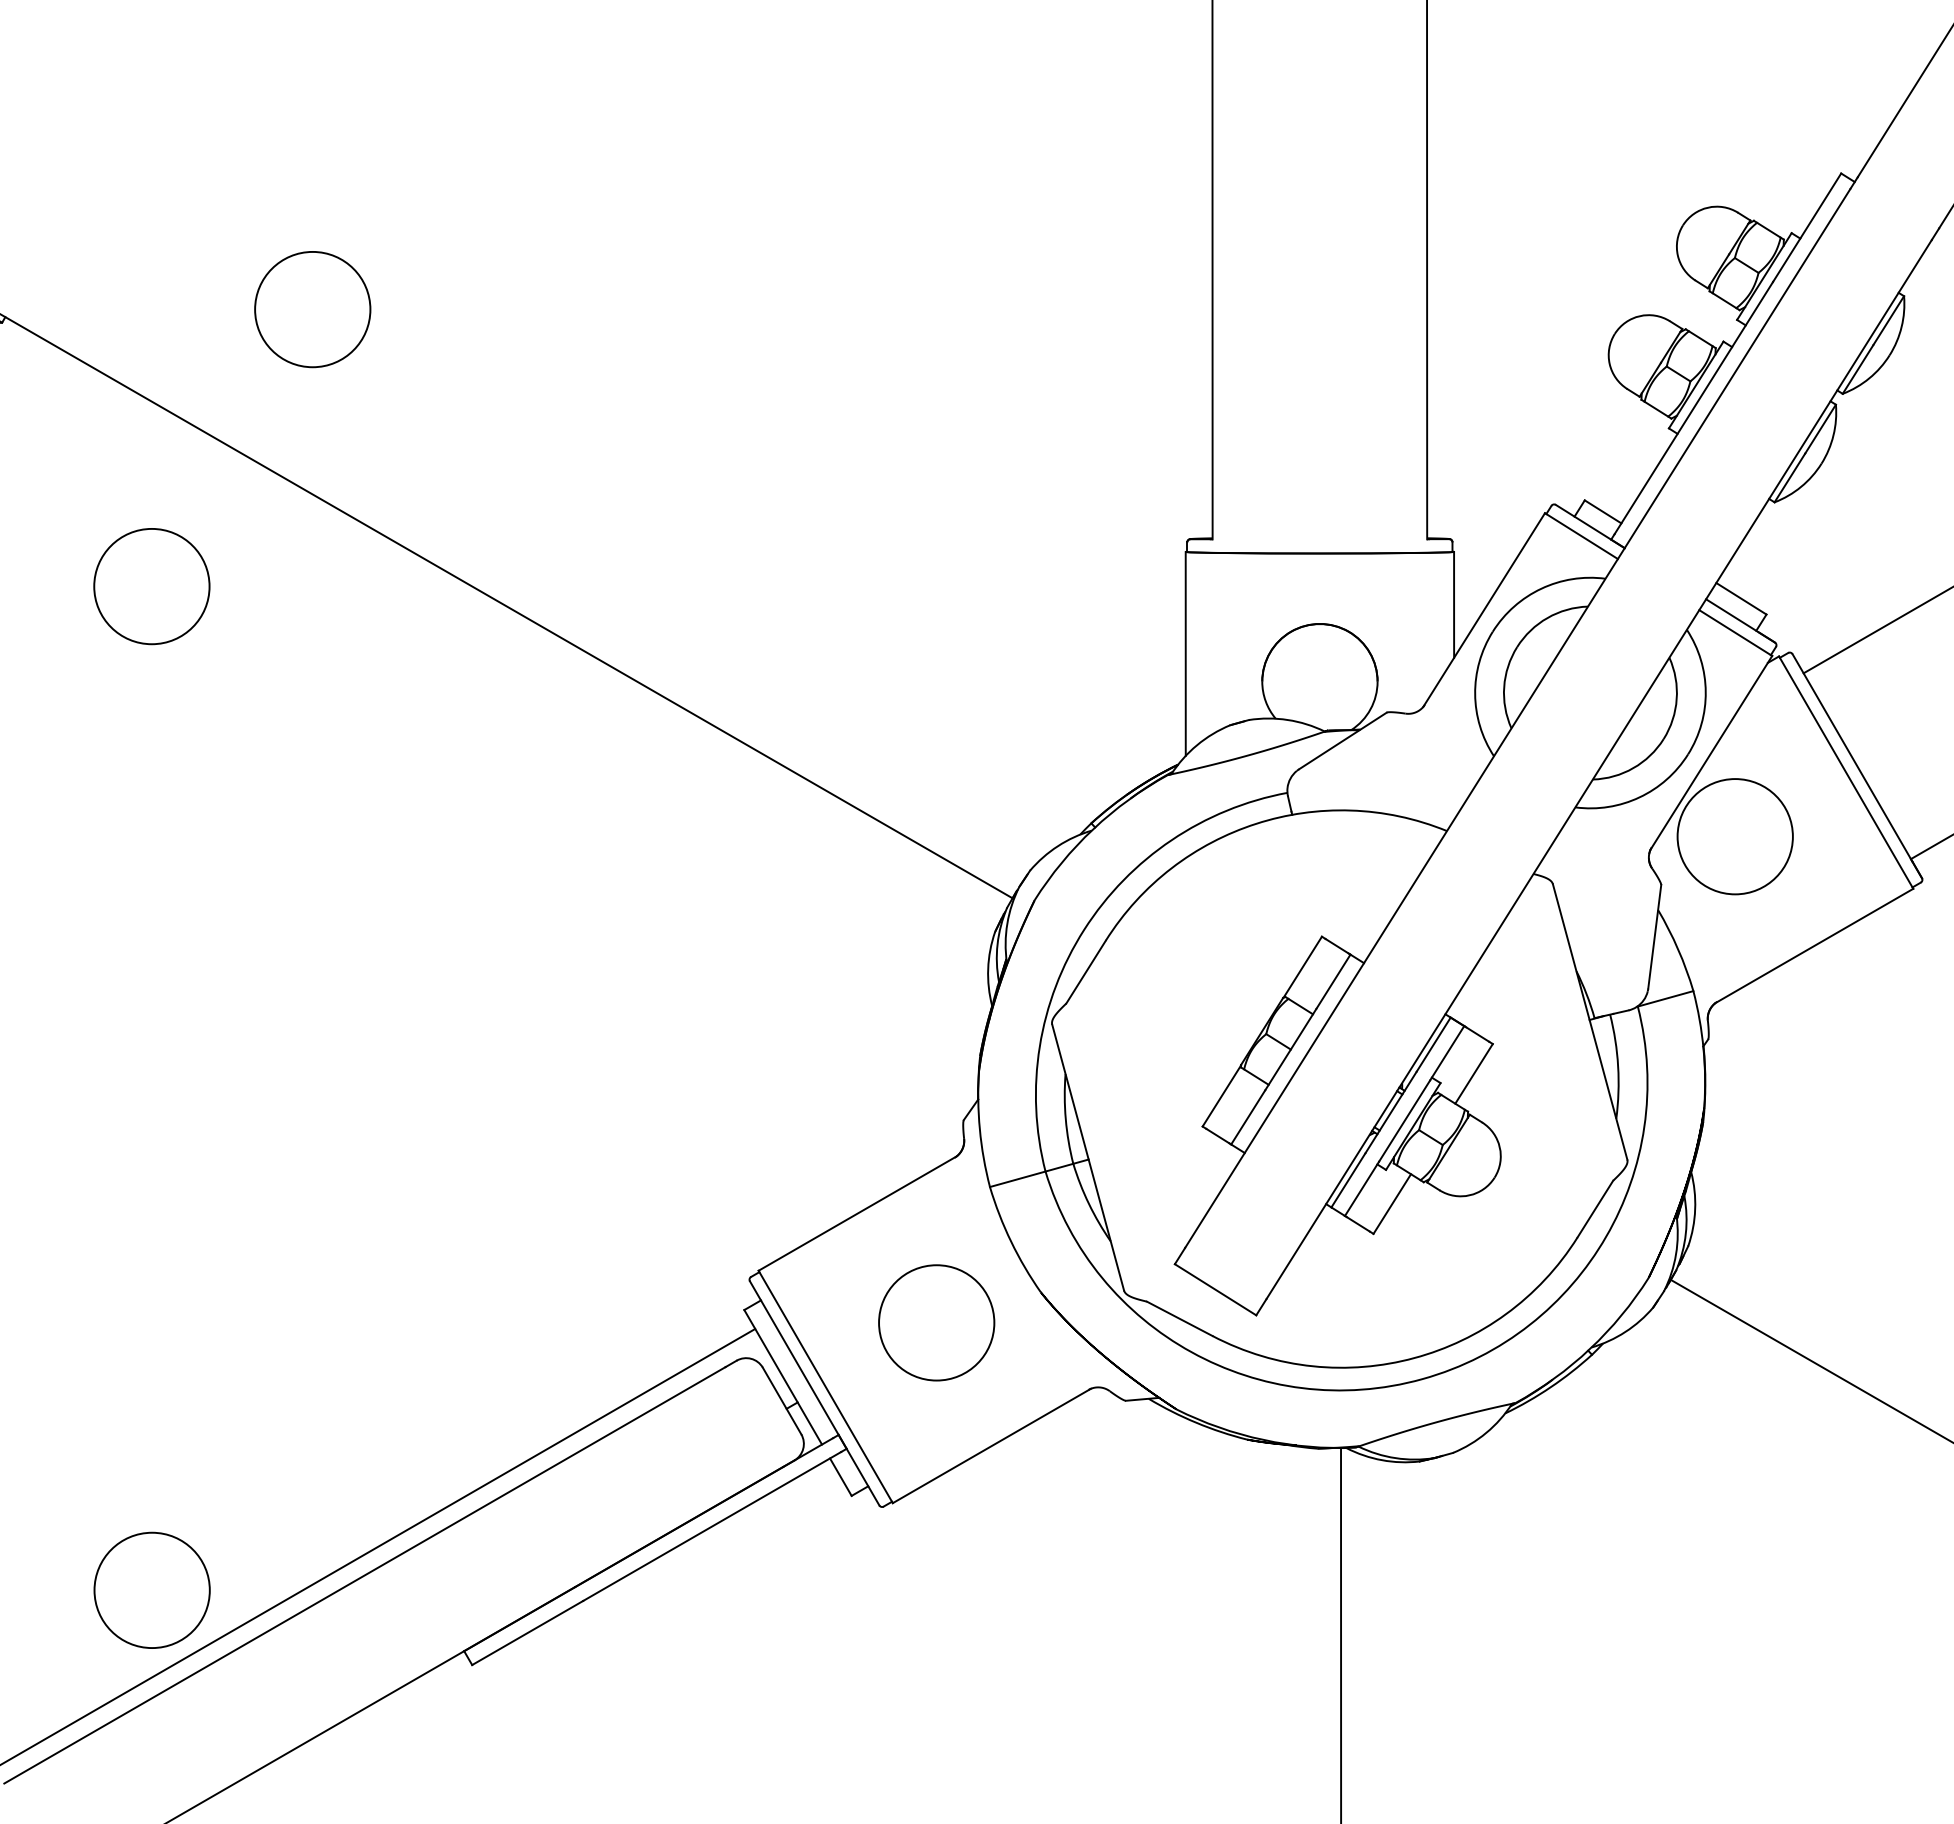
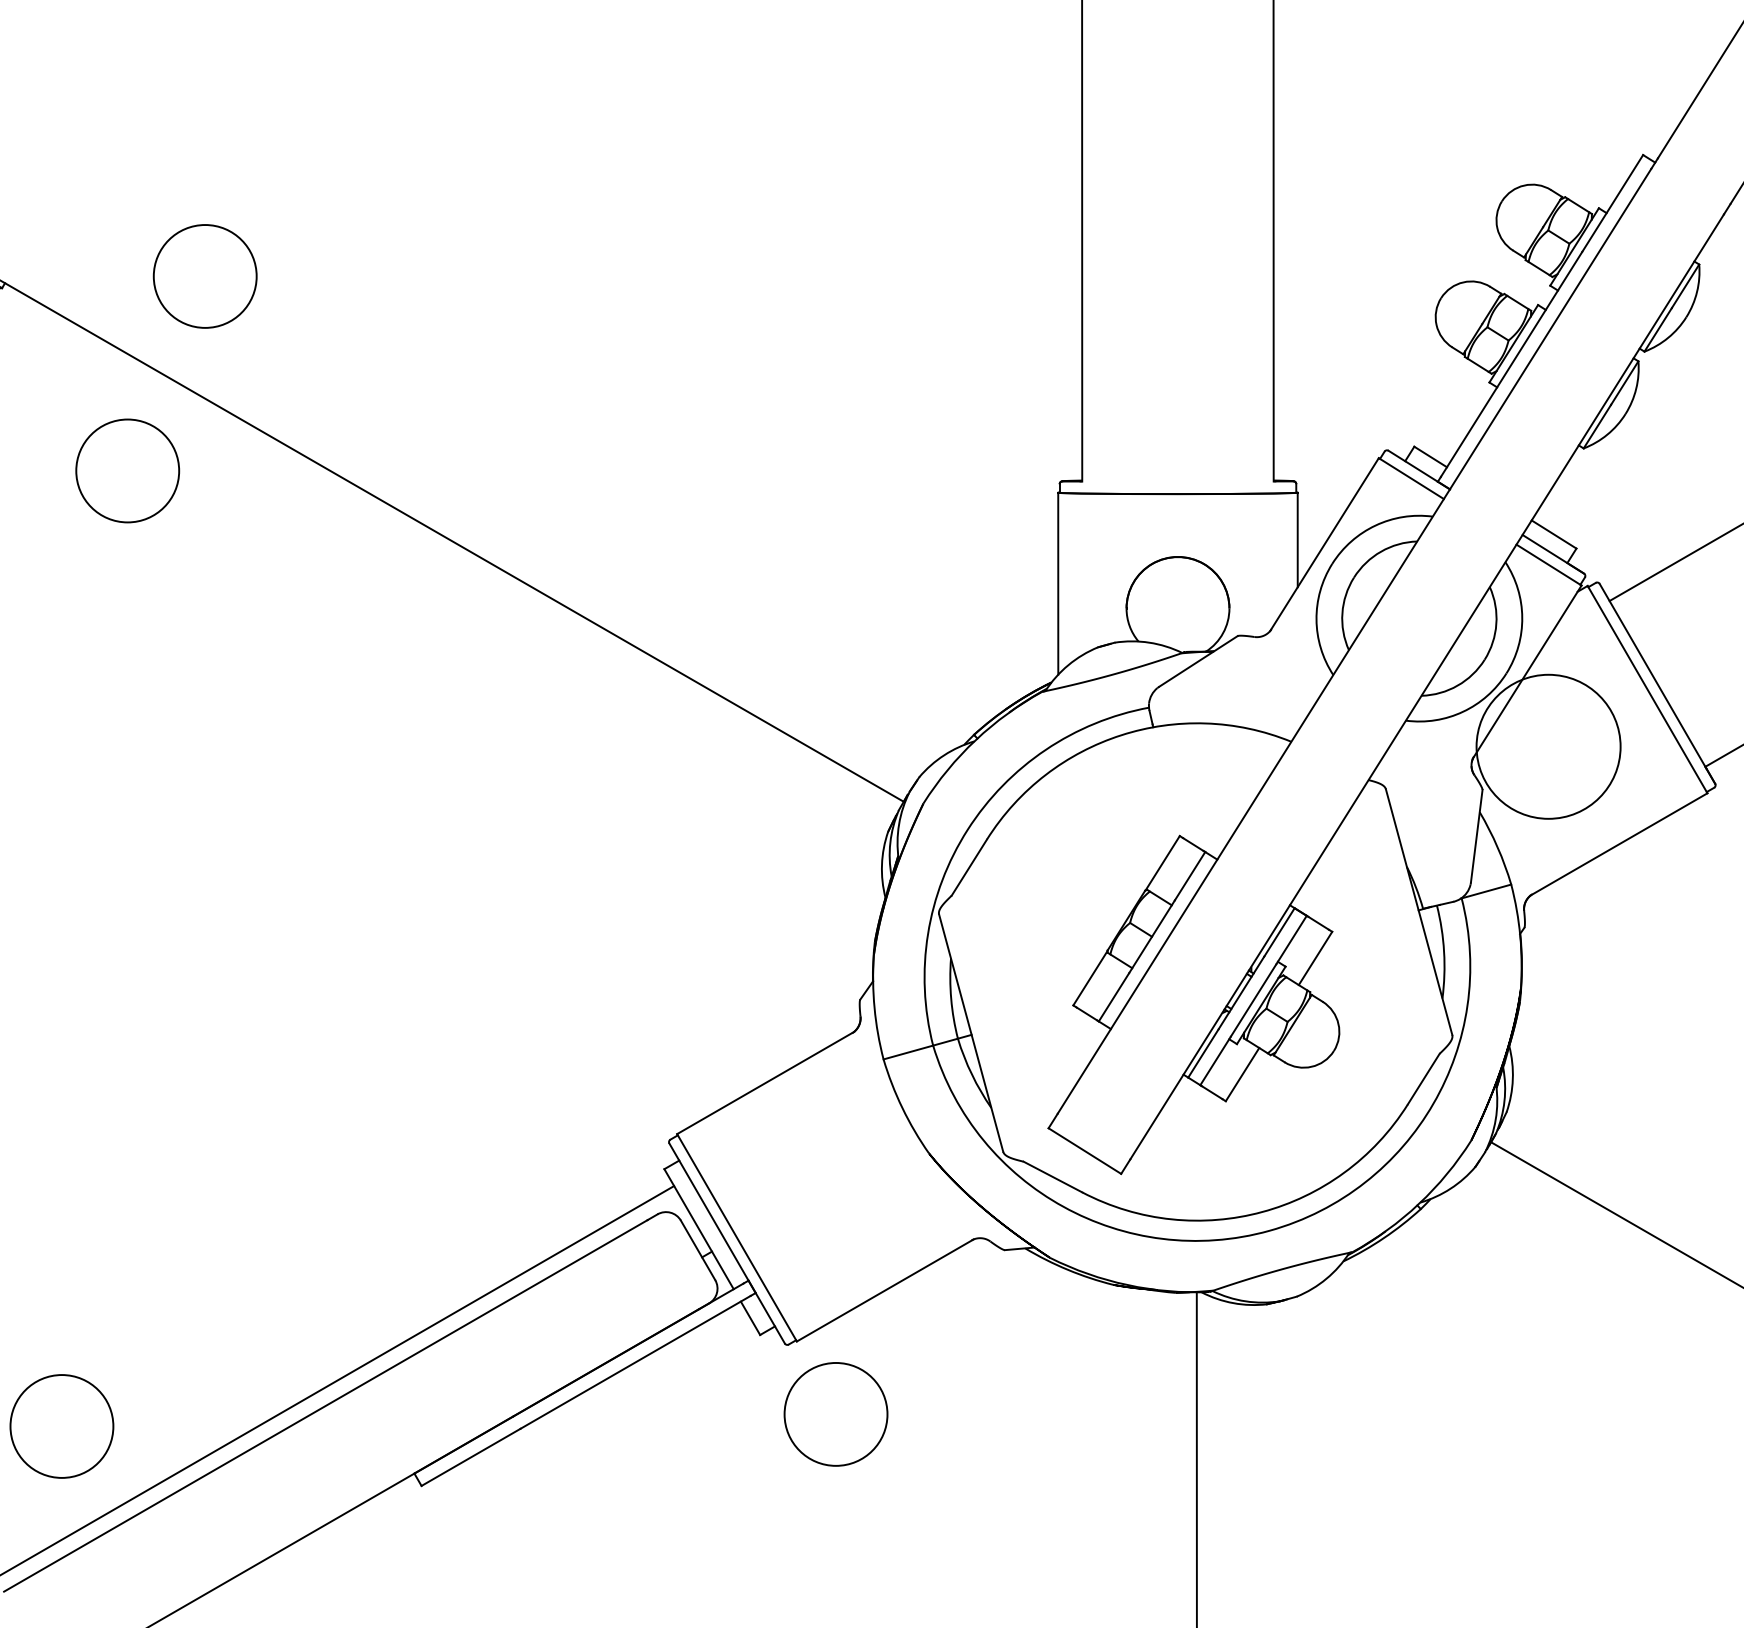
circle: (312, 309) -> (205, 276), moved
circle: (151, 586) -> (127, 470), moved
circle: (1734, 836) -> (1547, 746), size x1.4
circle: (936, 1322) -> (835, 1414), moved
circle: (151, 1589) -> (61, 1425), moved

